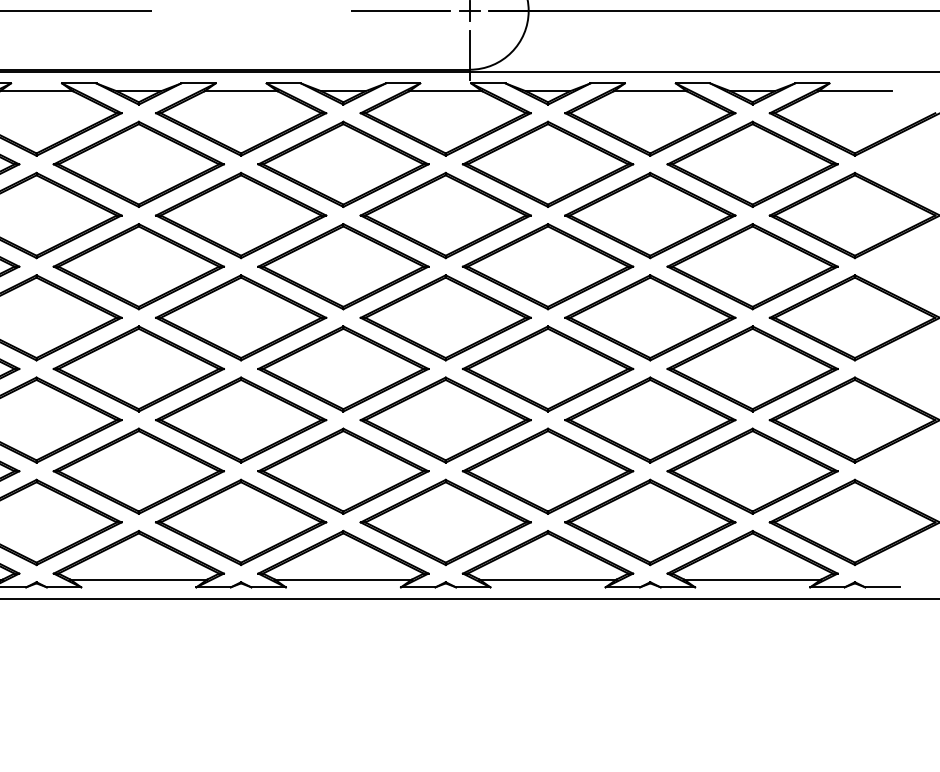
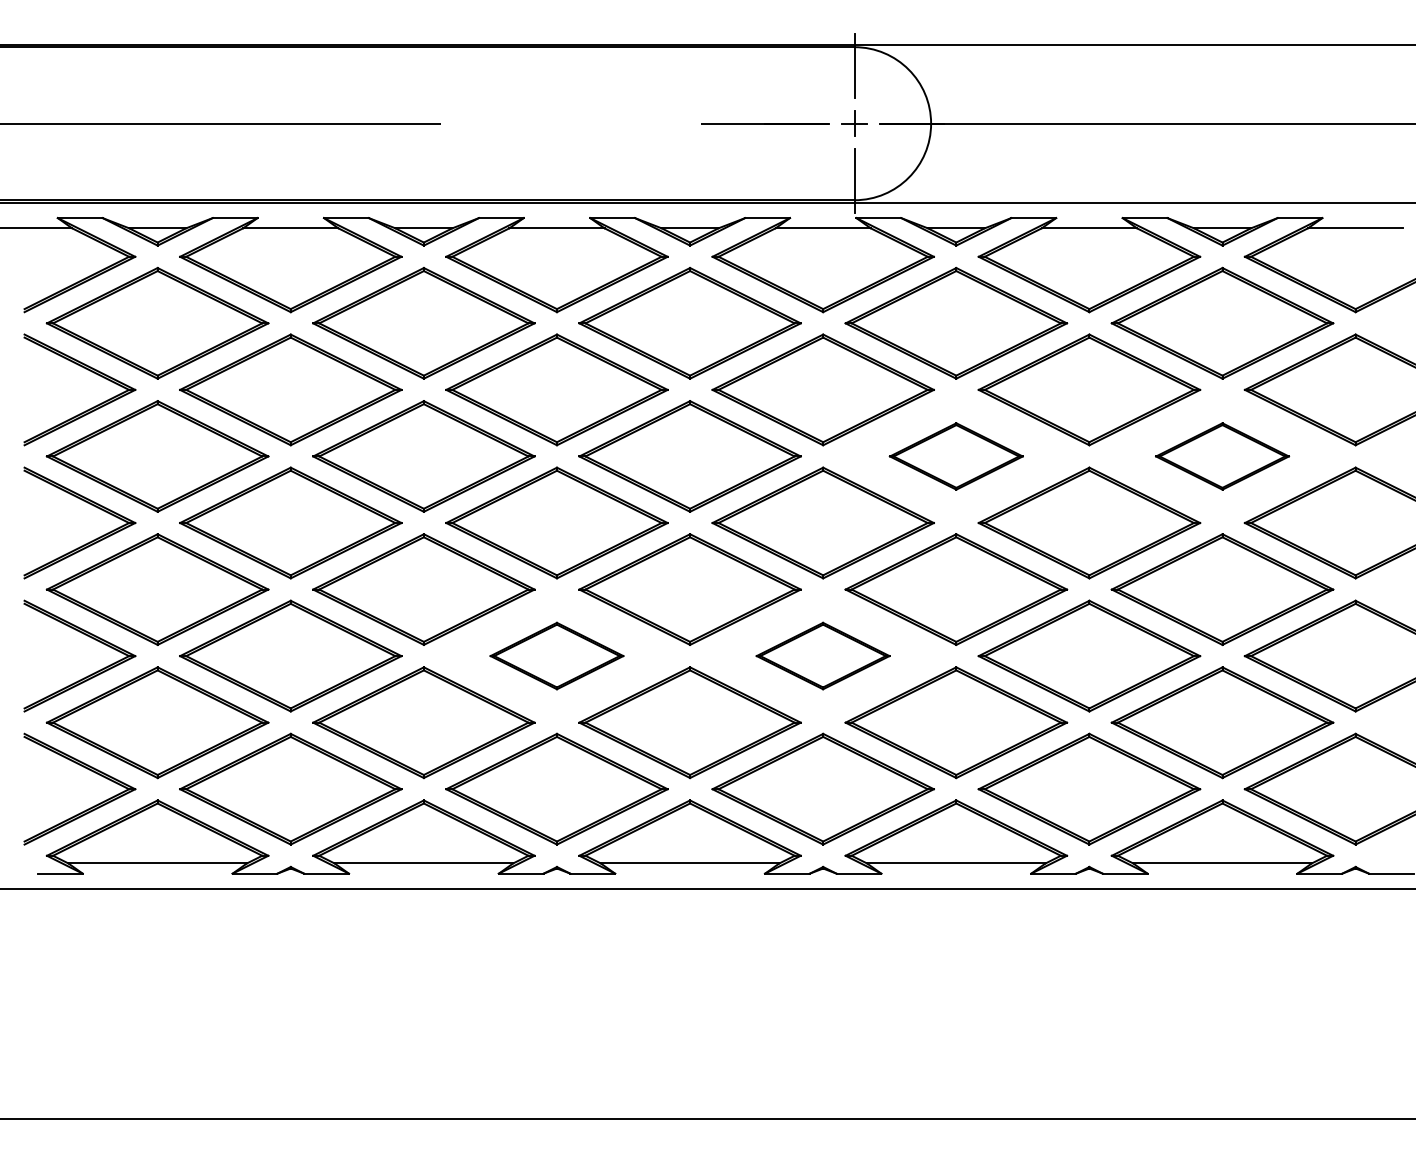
part: (548, 266) -> (956, 456), size x0.6
part: (752, 266) -> (1222, 456), size x0.6
part: (240, 419) -> (556, 655), size x0.6
part: (445, 419) -> (822, 655), size x0.6

